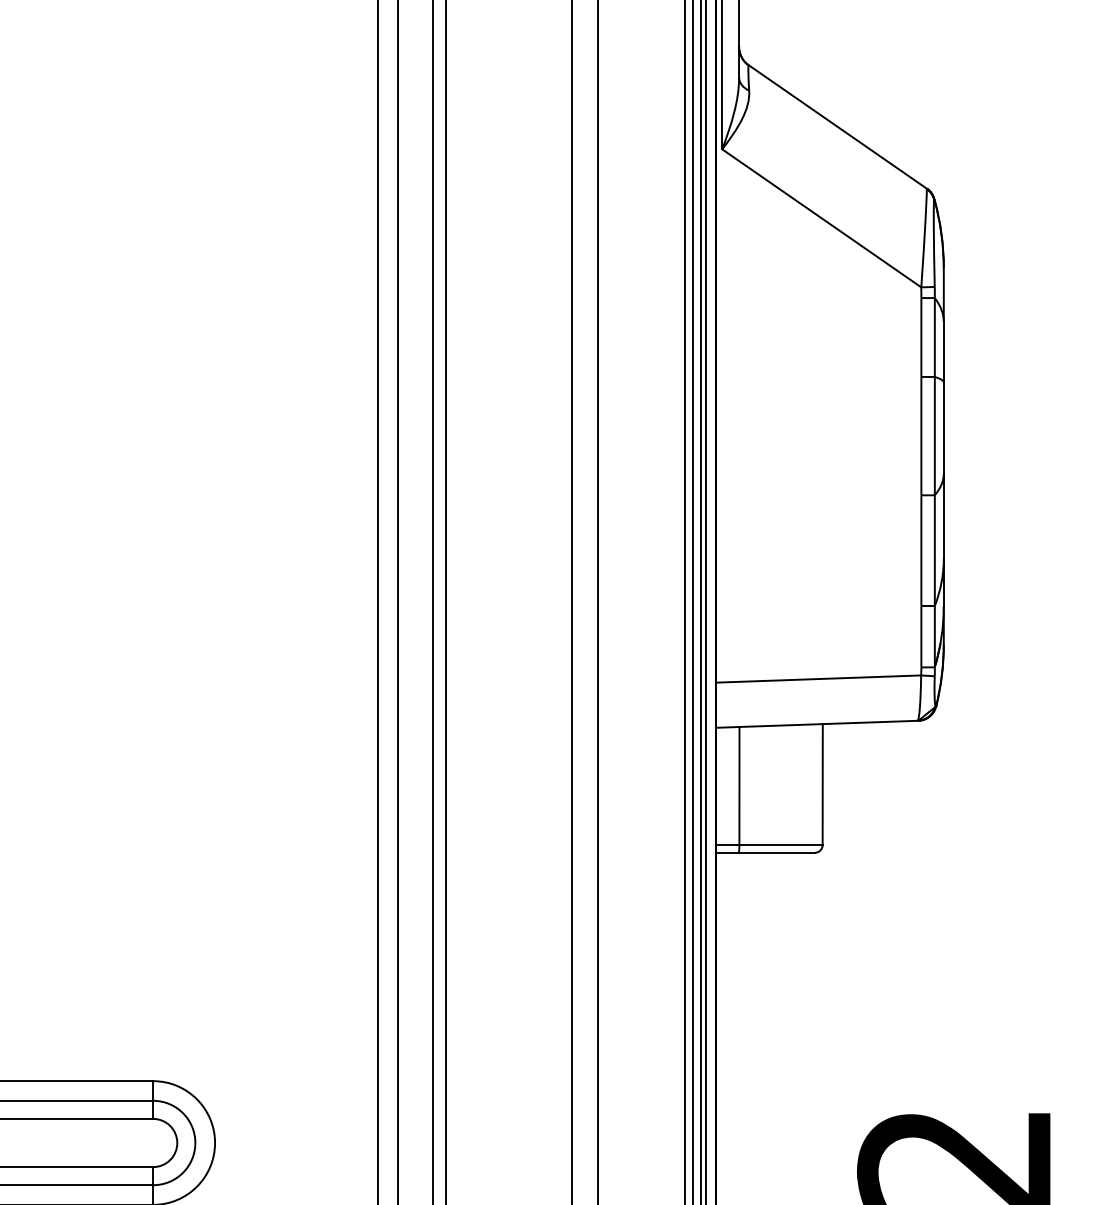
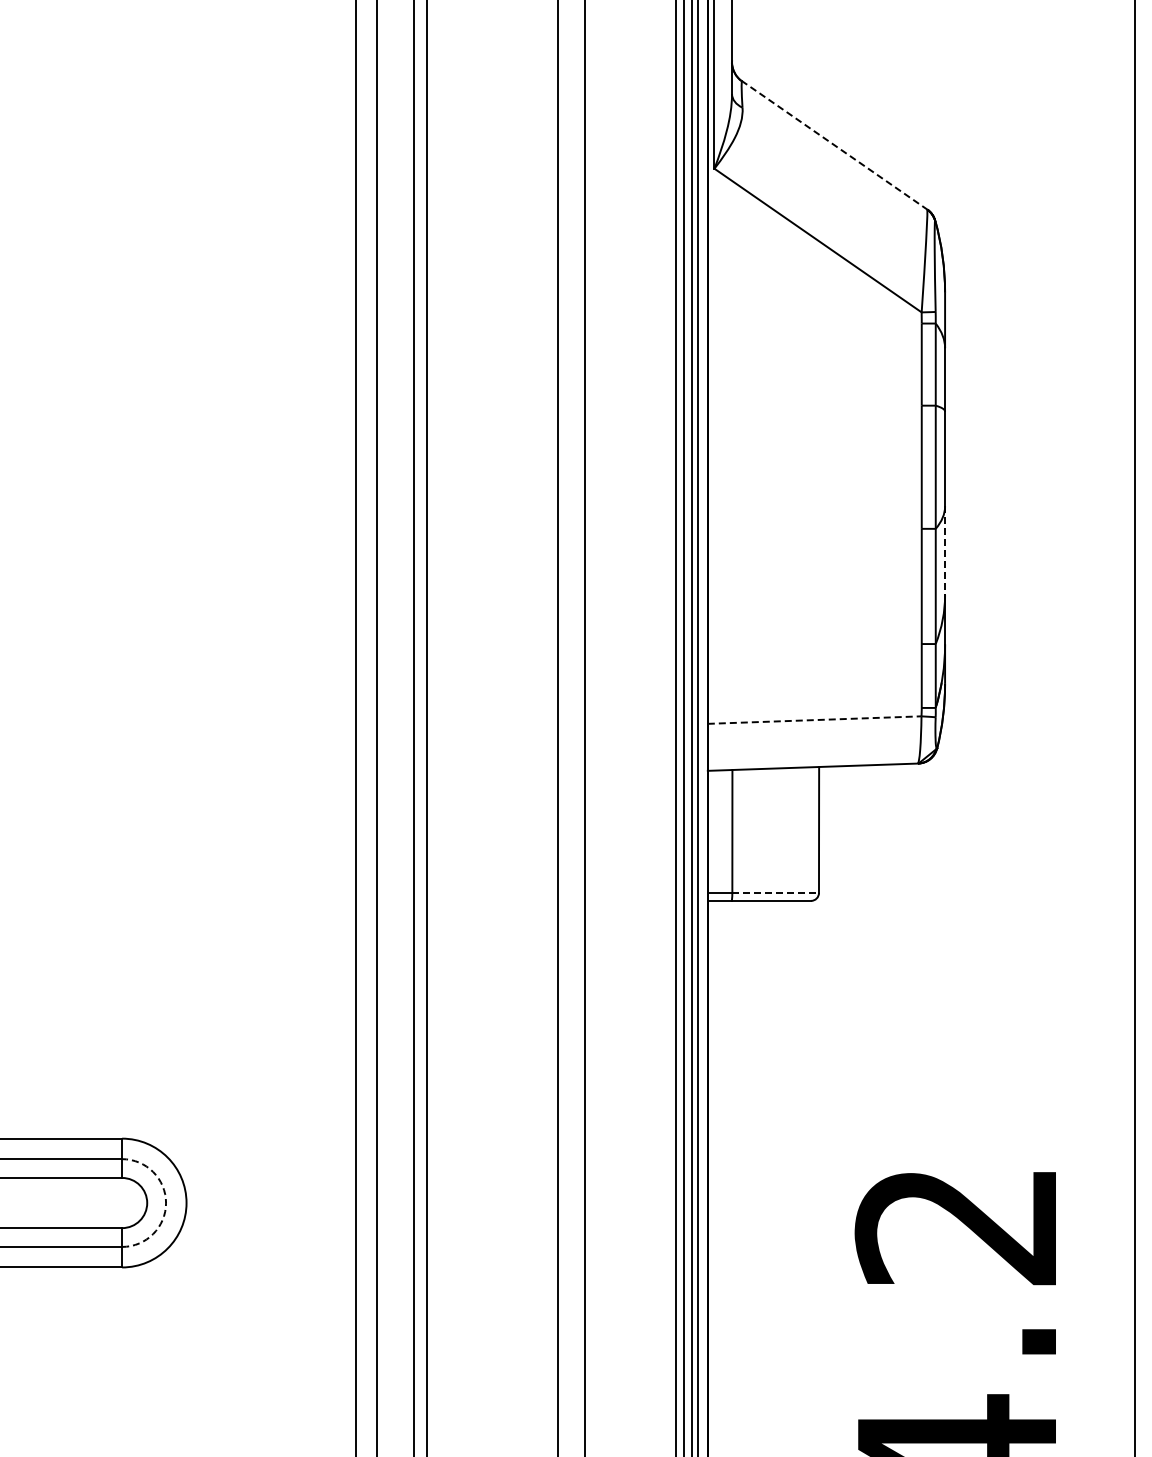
line: (837, 127) -> (834, 145), solid -> dashed
line: (944, 517) -> (945, 551), solid -> dashed
line: (818, 679) -> (814, 720), solid -> dashed
line: (781, 845) -> (776, 893), solid -> dashed
arc: (195, 1143) -> (166, 1203), solid -> dashed

